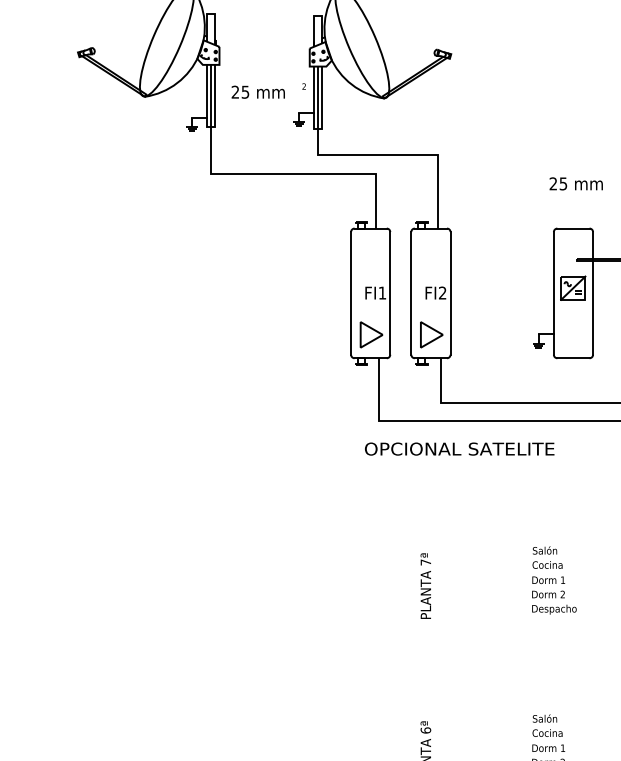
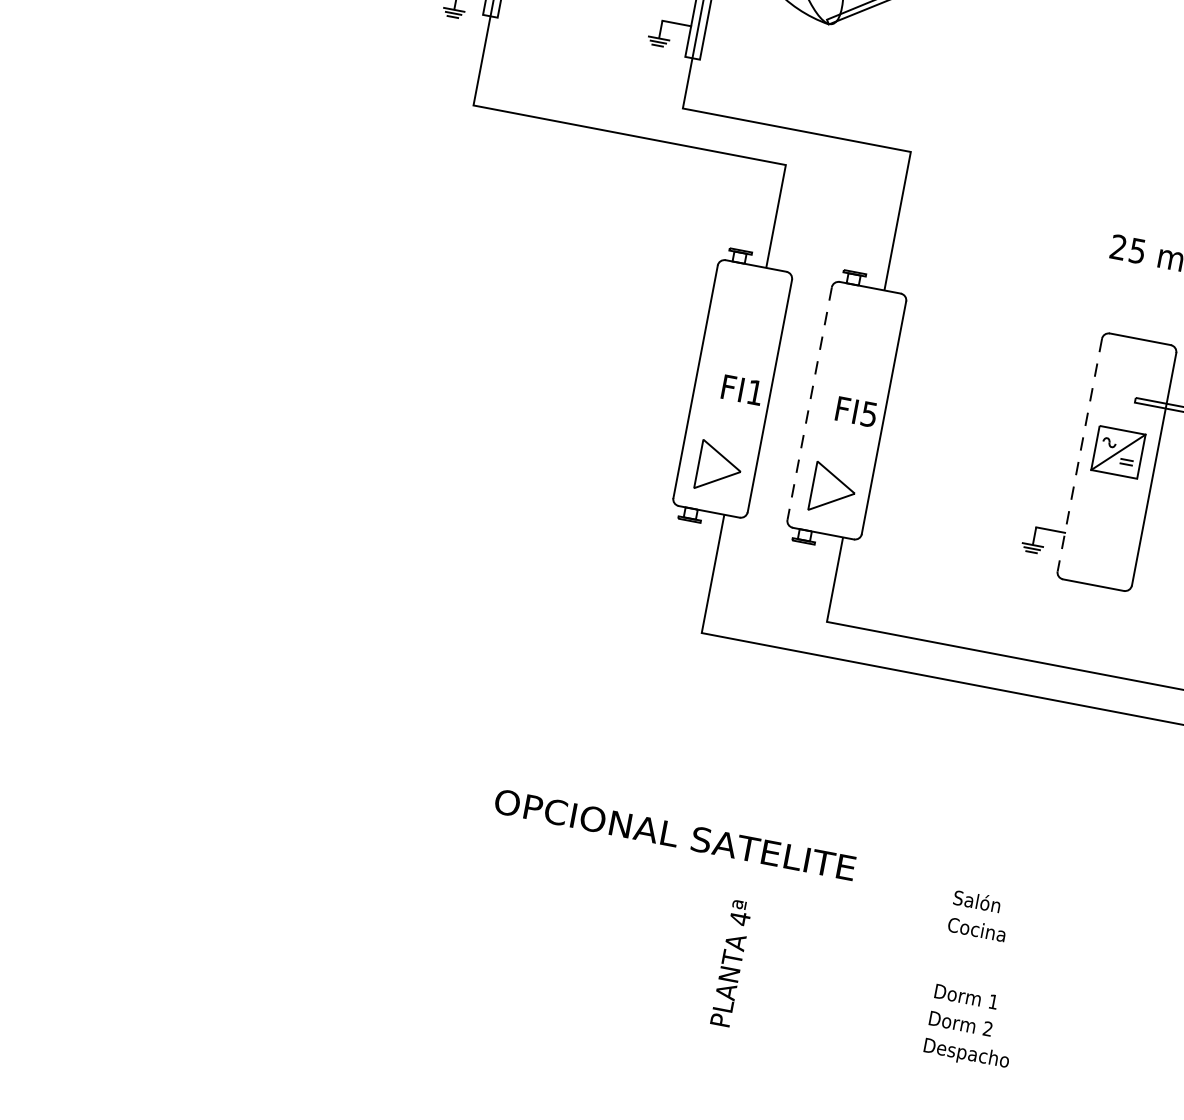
text: (442, 292) -> (869, 413), FI2 -> FI5
line: (411, 293) -> (810, 403), solid -> dashed
line: (553, 293) -> (1079, 455), solid -> dashed
text: (459, 448) -> (674, 833), moved
text: (547, 557) -> (979, 915), moved
text: (425, 562) -> (739, 918), 7ª -> 4ª

